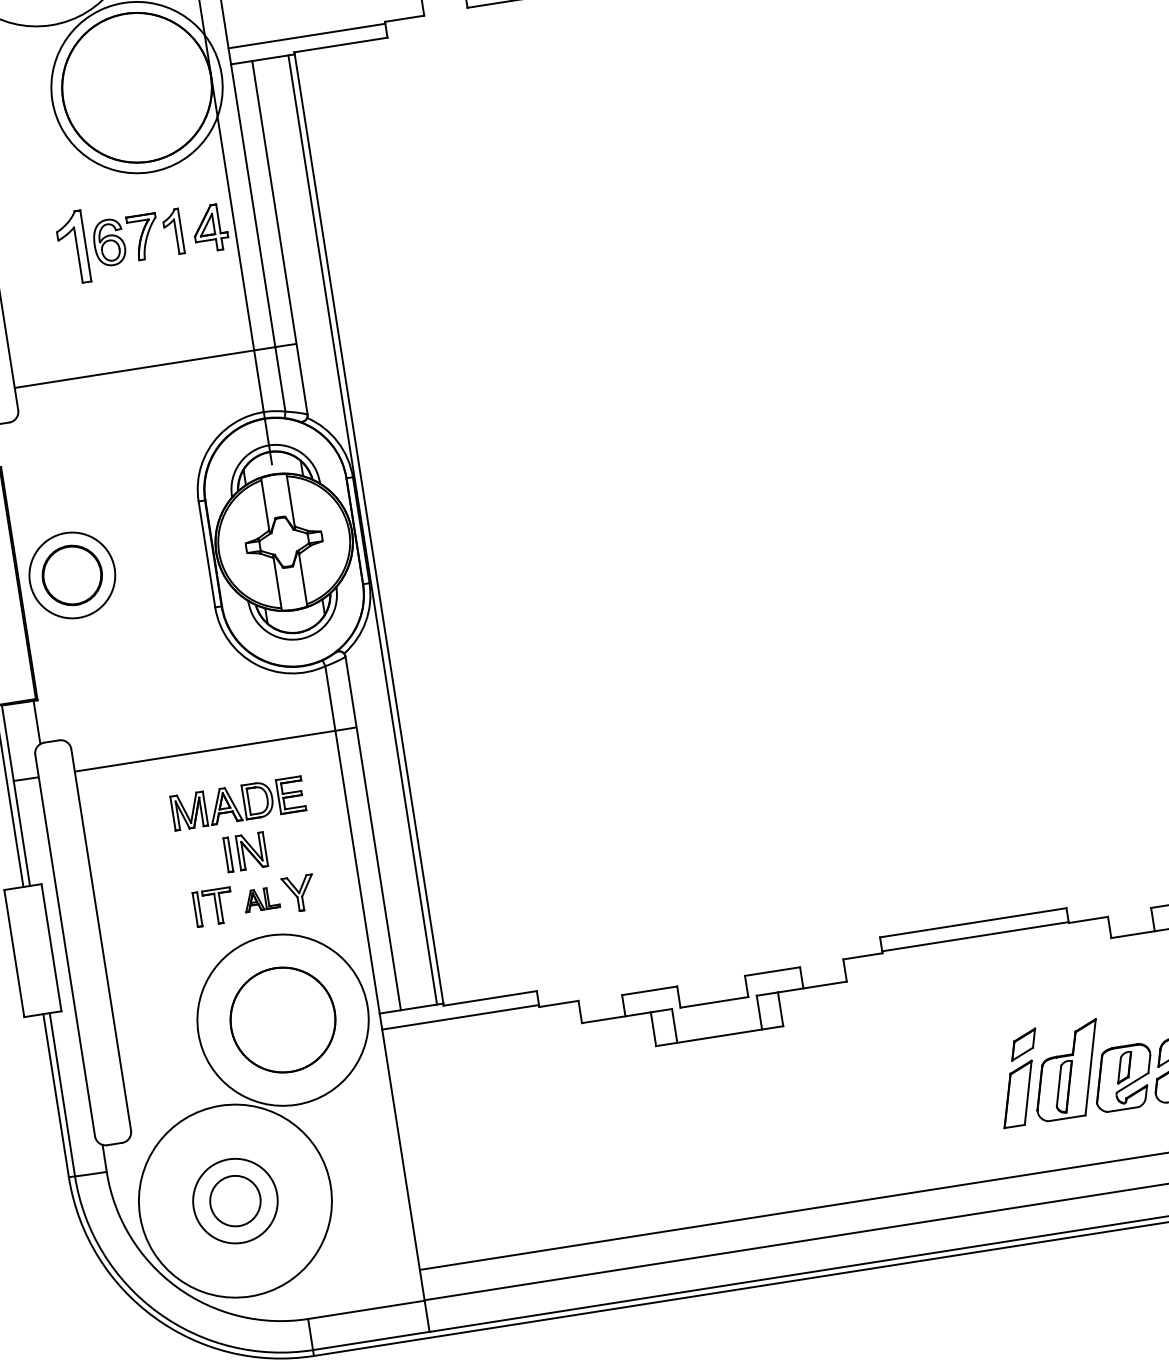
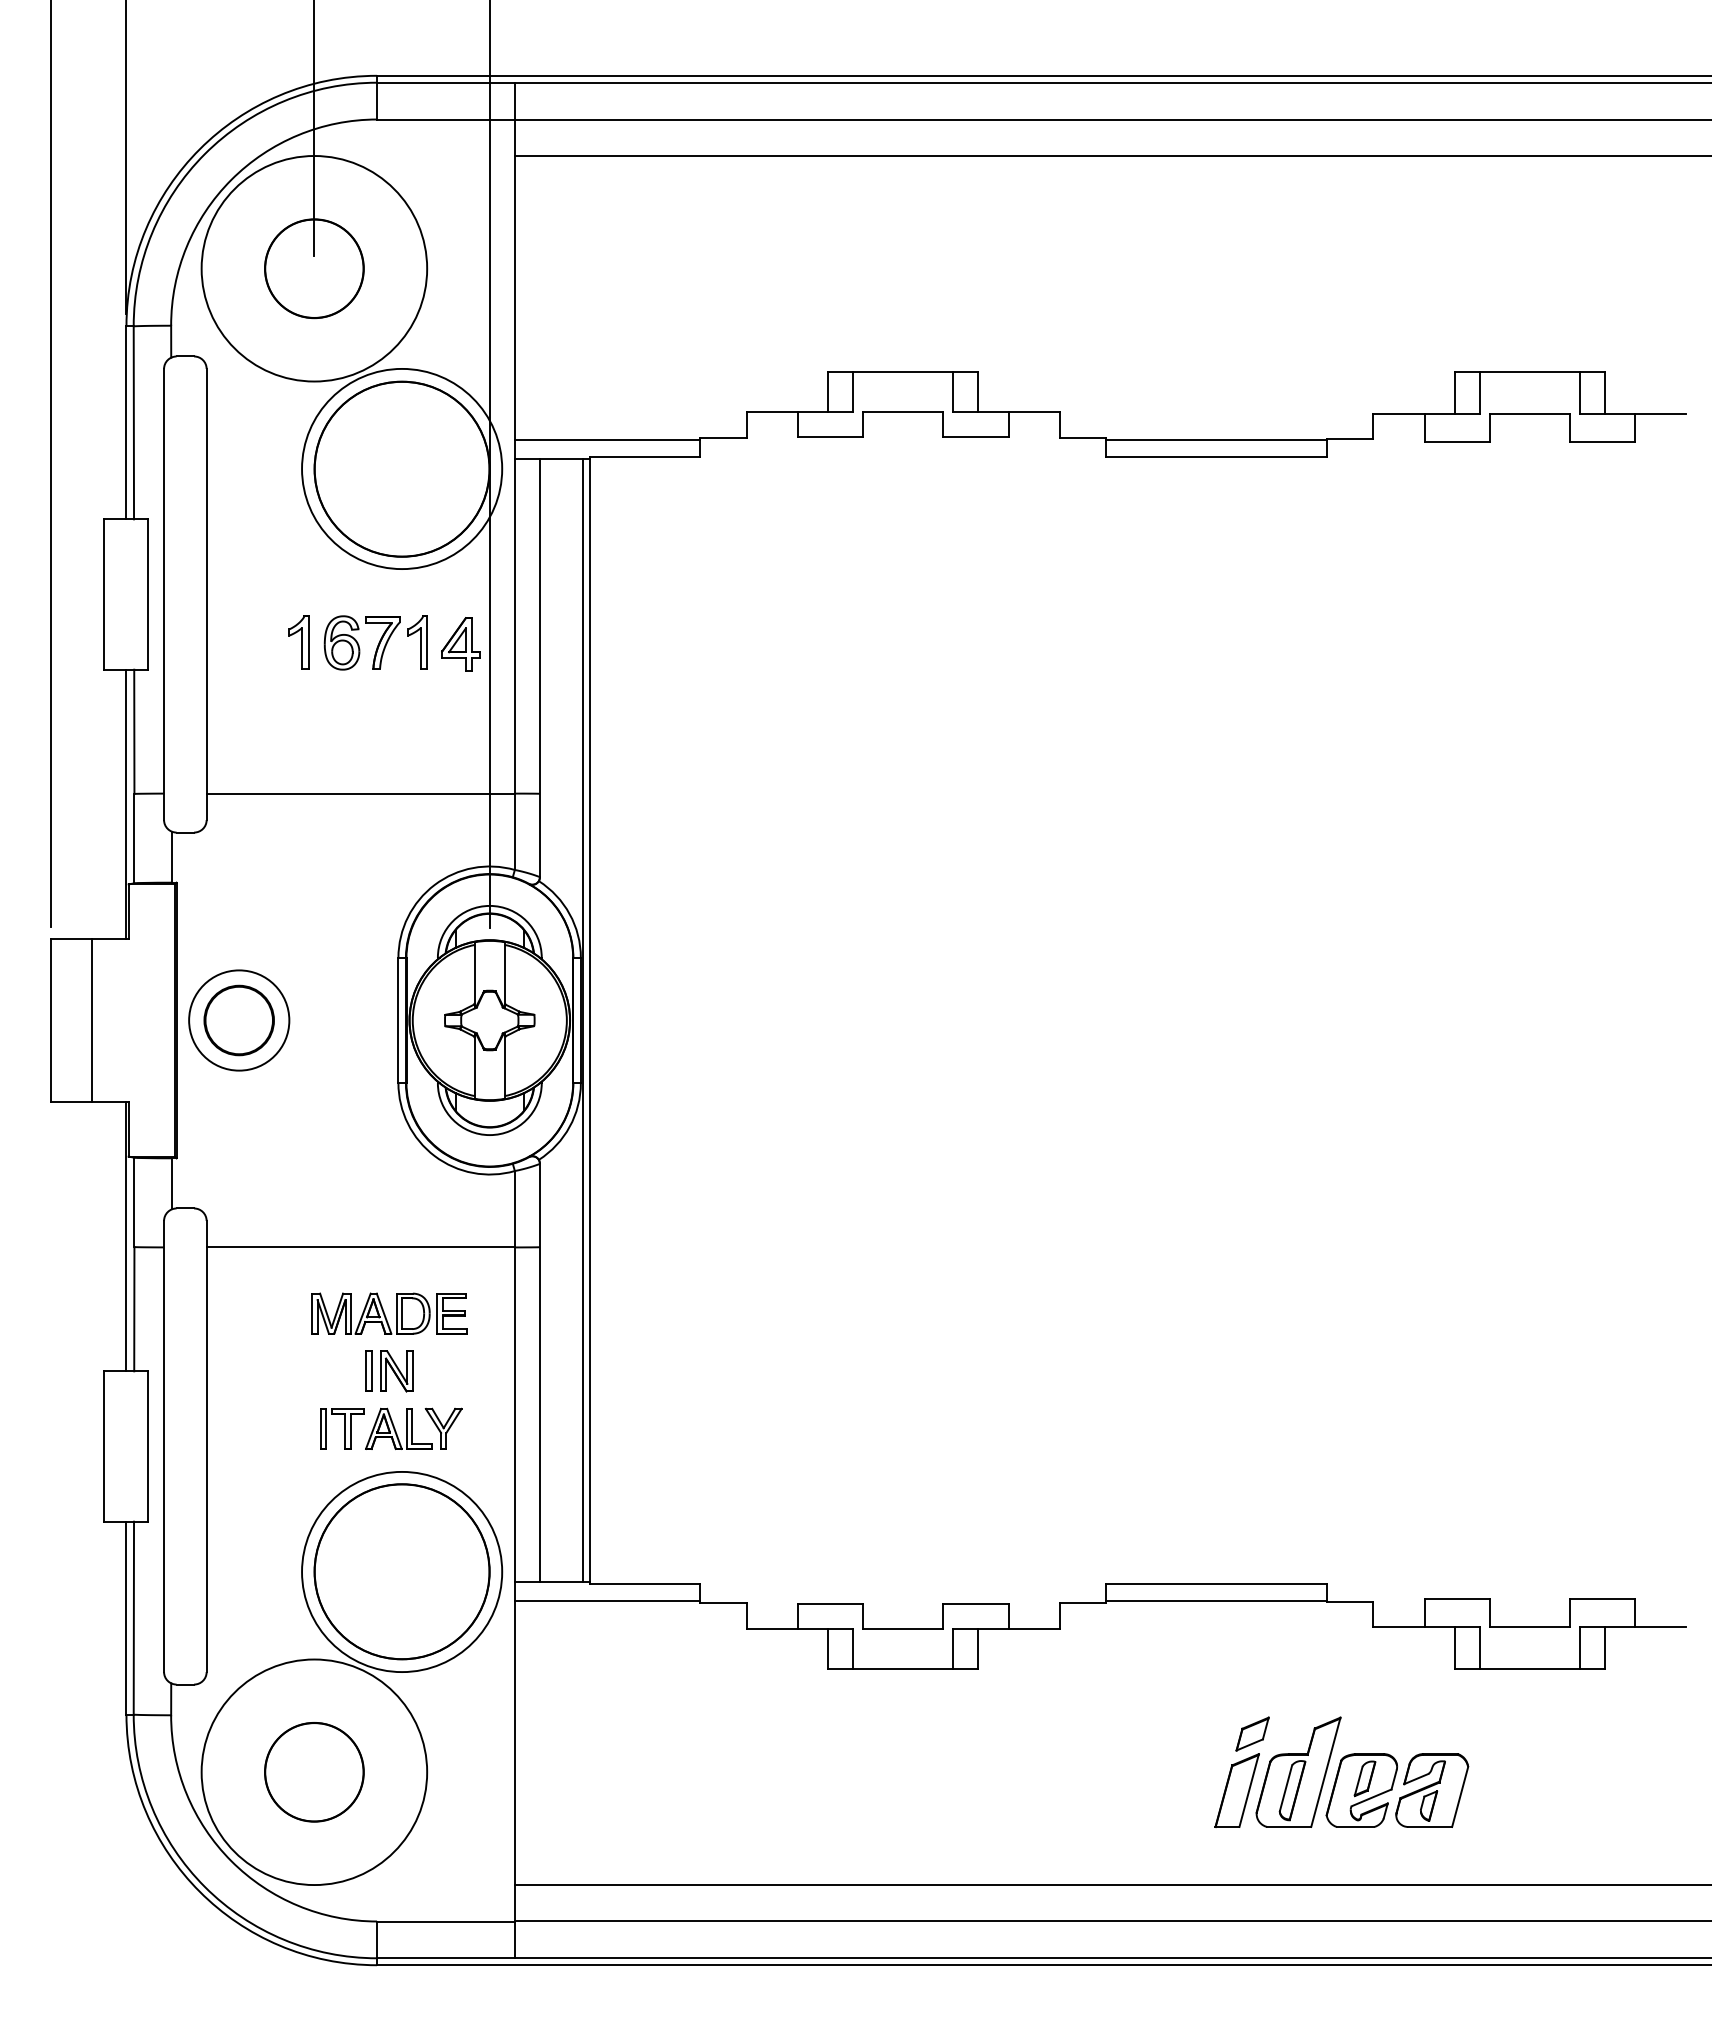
part: (72, 248) -> (298, 642), size x0.62
part: (261, 899) -> (398, 1428), size x1.67
circle: (282, 1019) -> (401, 1571), size x1.43
circle: (235, 1201) -> (314, 1772), size x1.67

